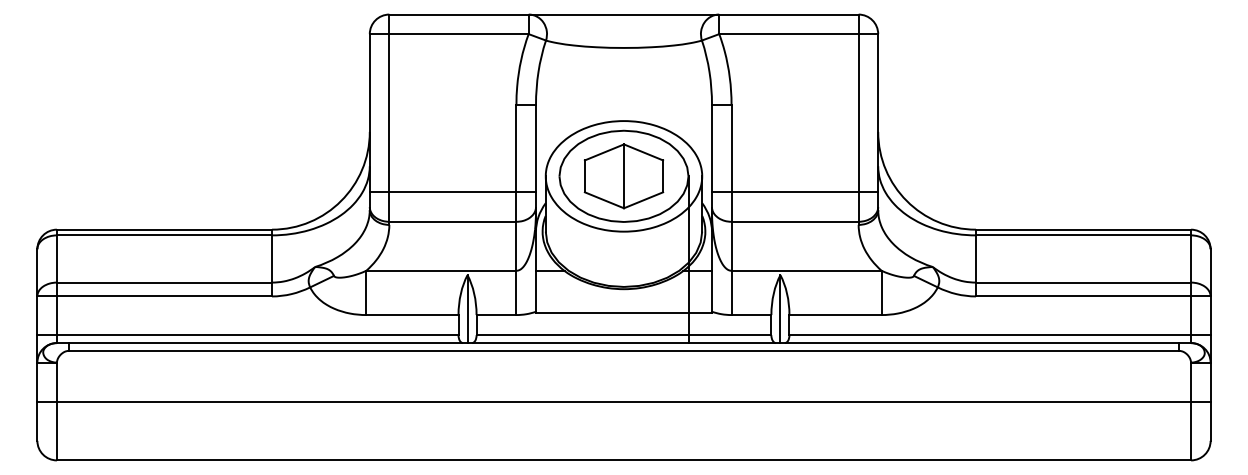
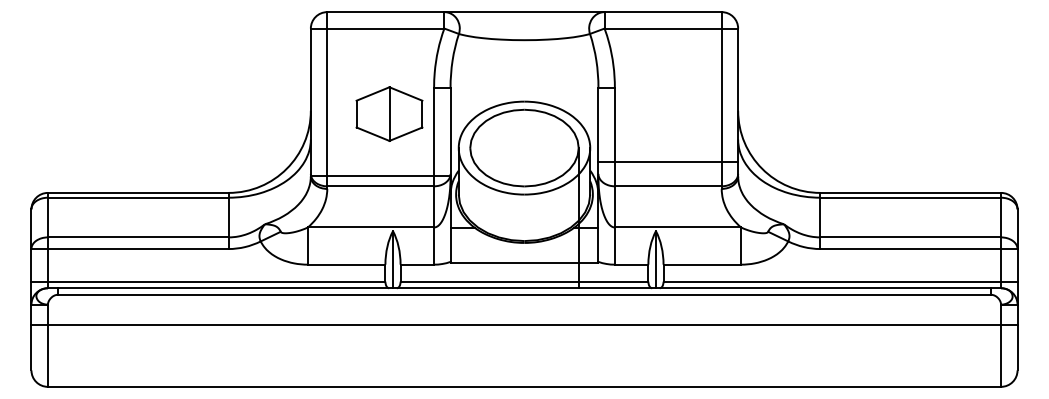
part: (624, 175) -> (389, 113), moved
line: (452, 192) -> (380, 175), moved
line: (624, 401) -> (524, 324), moved

